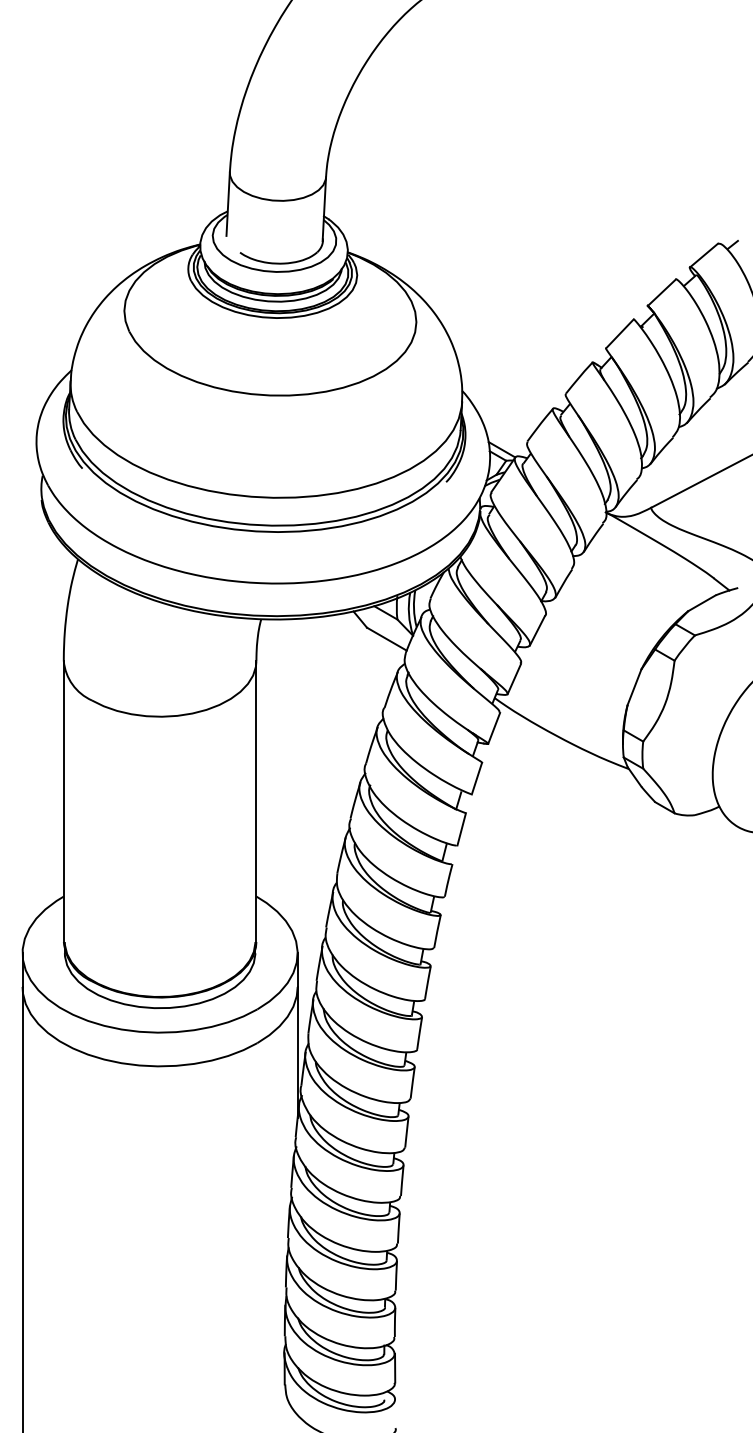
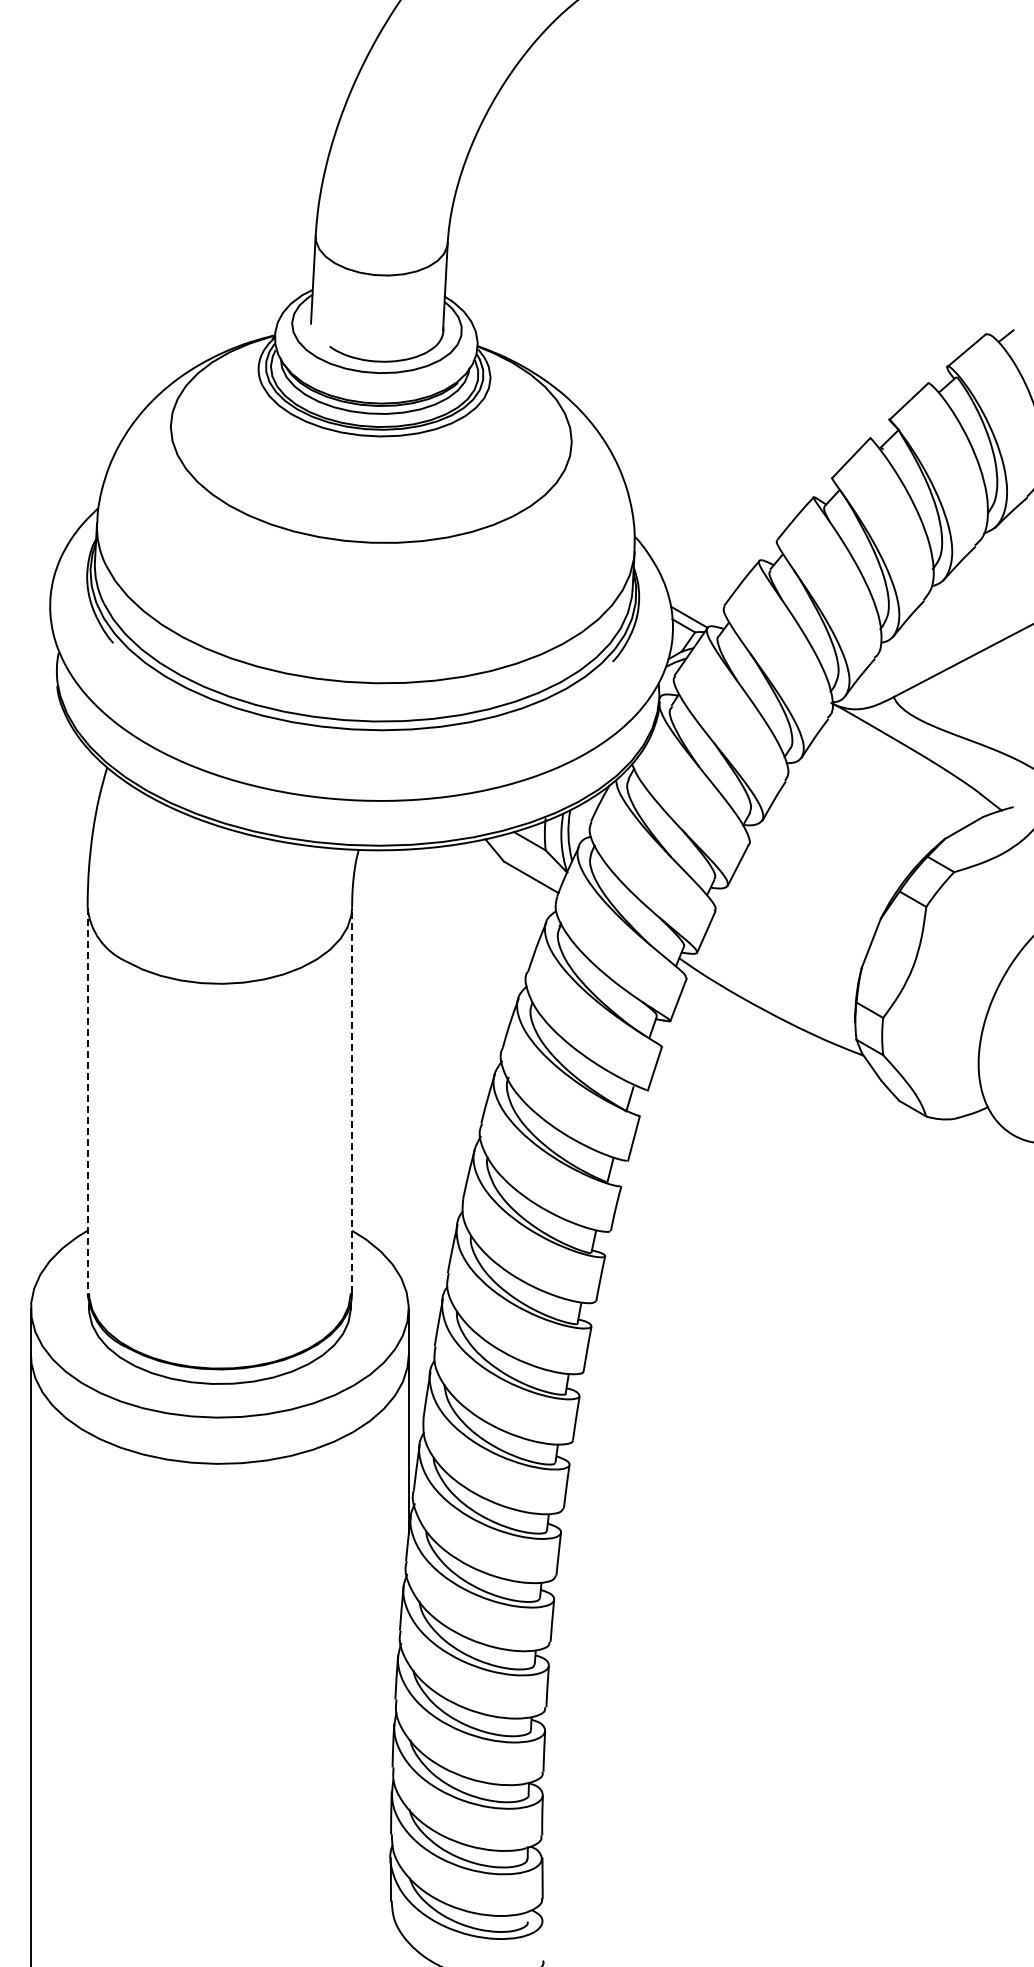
line: (63, 801) -> (87, 1100), solid -> dashed
line: (256, 801) -> (352, 1100), solid -> dashed

